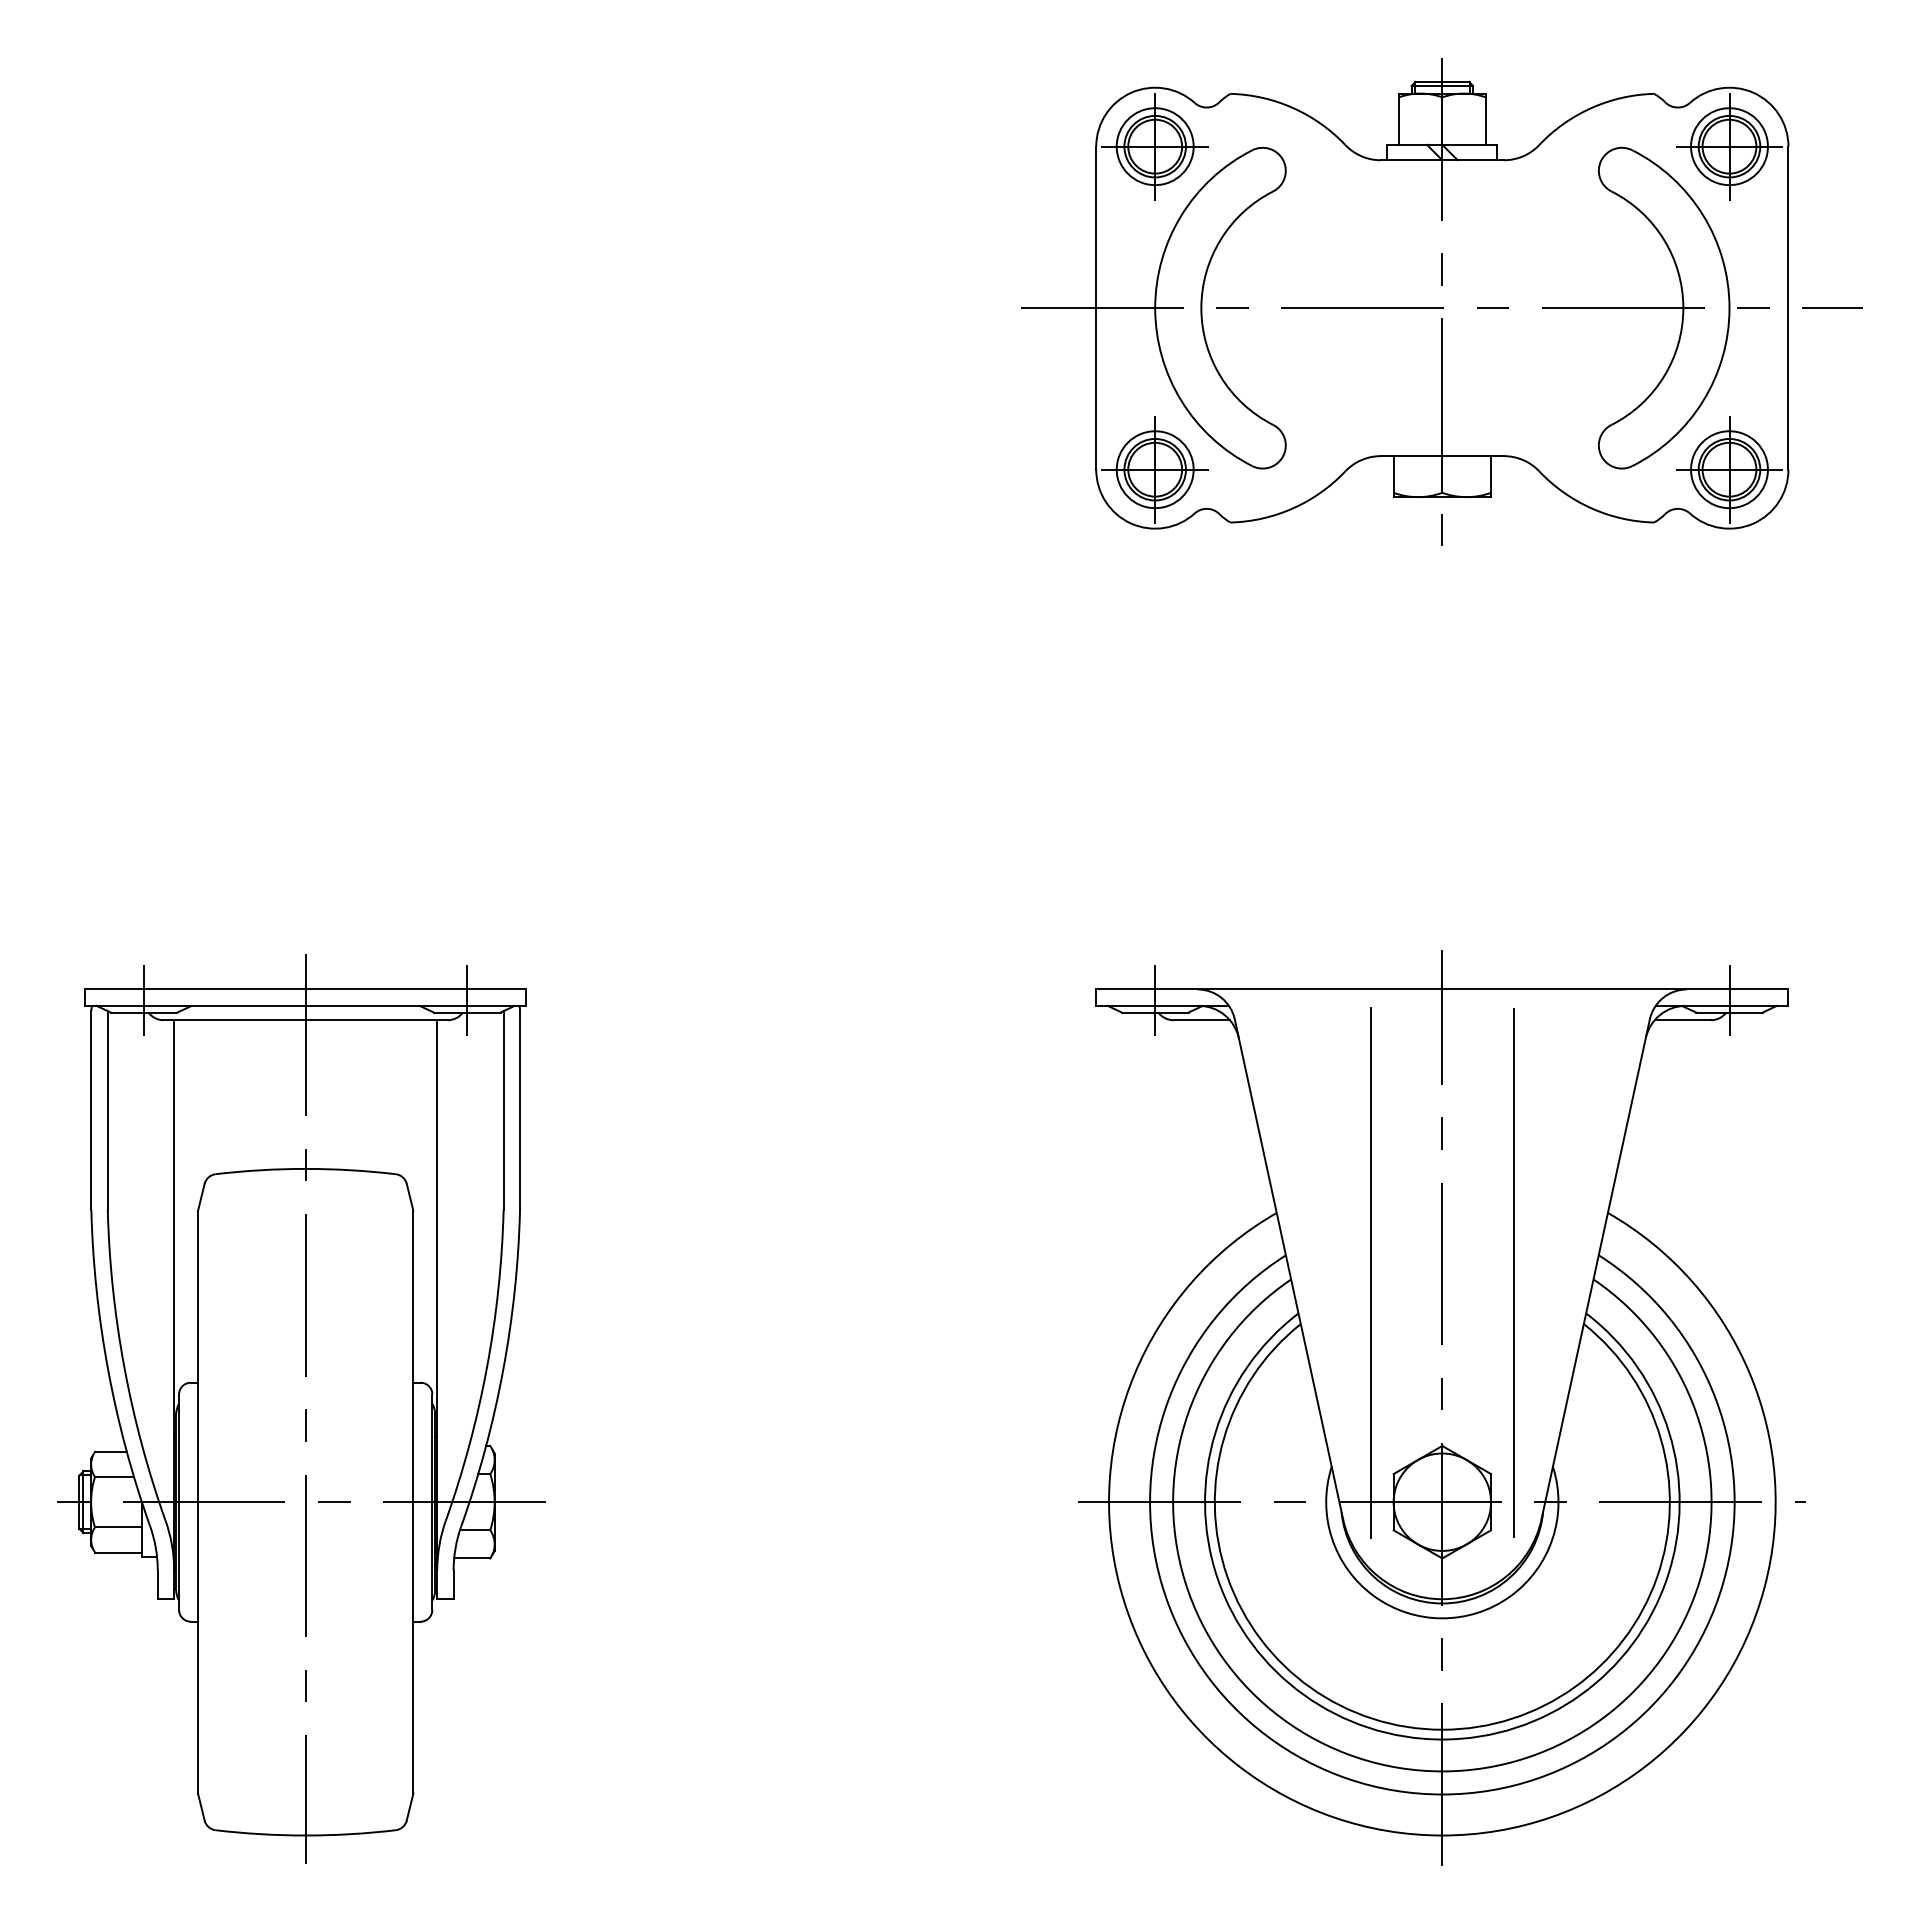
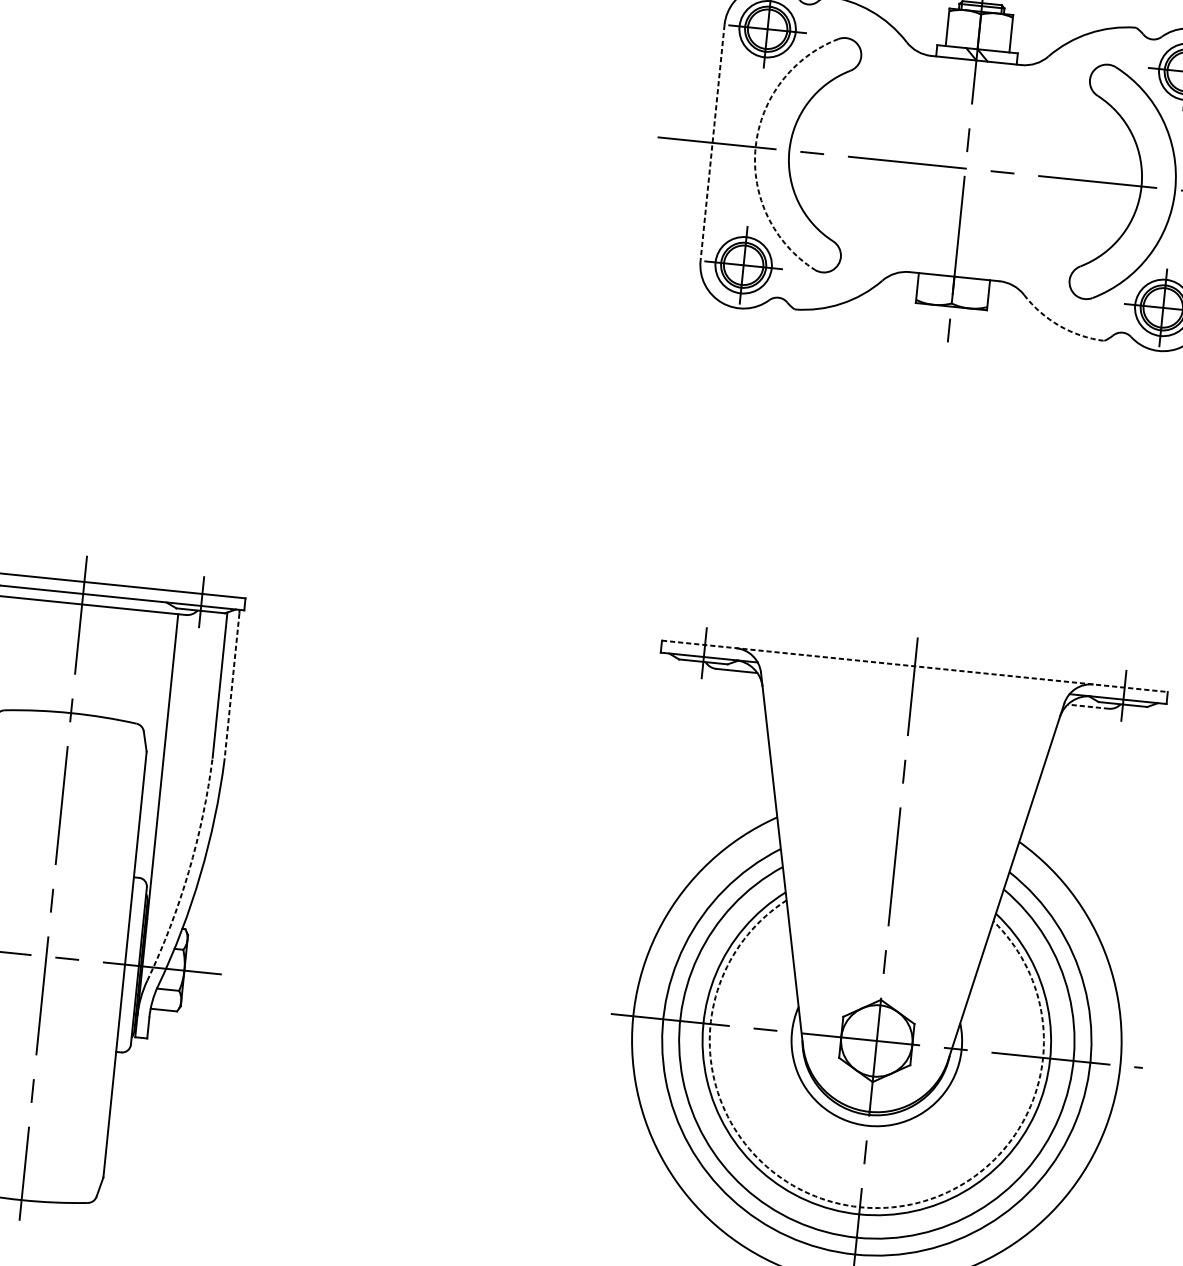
line: (1096, 308) -> (712, 143), solid -> dashed
arc: (1155, 308) -> (755, 147), solid -> dashed
arc: (1591, 508) -> (1059, 326), solid -> dashed
line: (1442, 989) -> (915, 666), solid -> dashed
line: (1682, 1020) -> (1088, 706), solid -> dashed
line: (520, 1110) -> (232, 686), solid -> dashed
line: (1370, 1272) -> (841, 867), removed
line: (1514, 1272) -> (946, 878), removed
arc: (487, 1367) -> (189, 871), solid -> dashed
arc: (1442, 1729) -> (860, 1207), solid -> dashed

